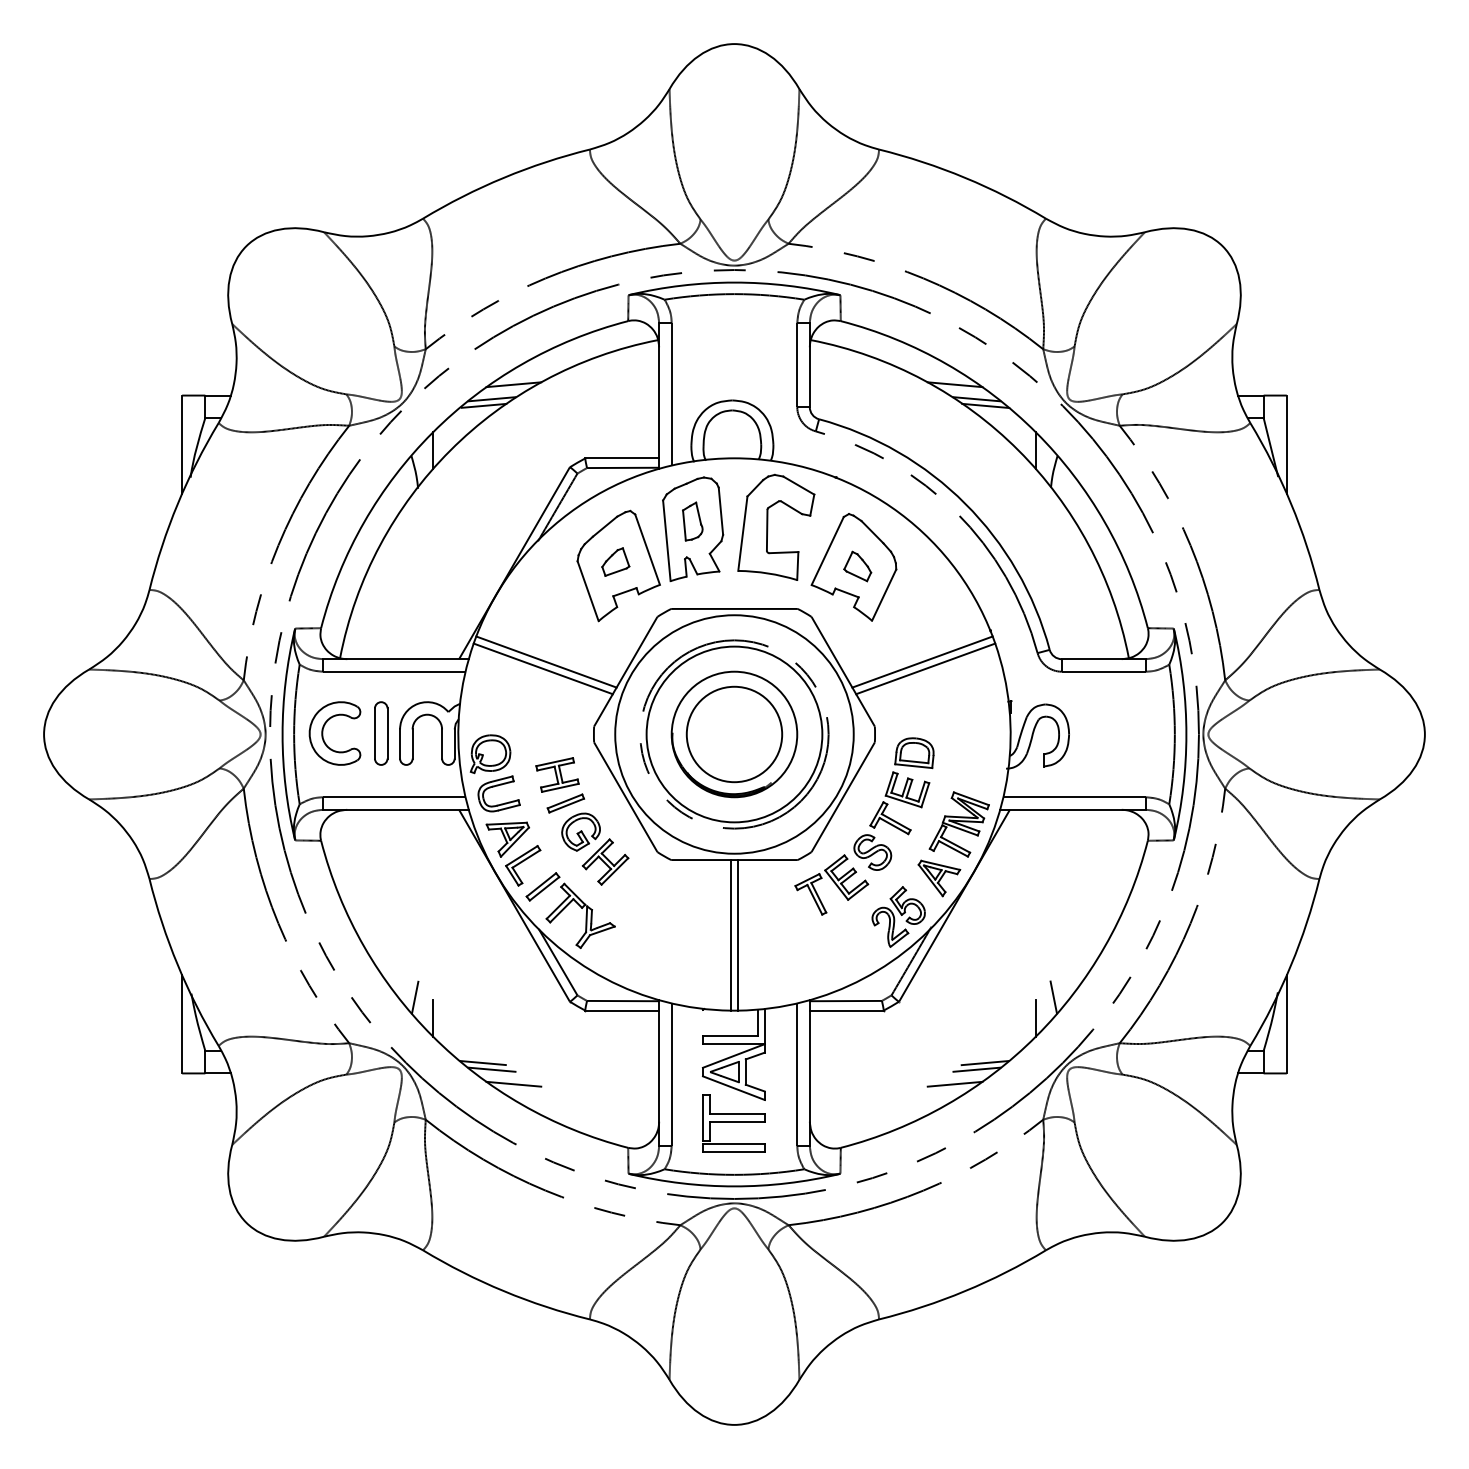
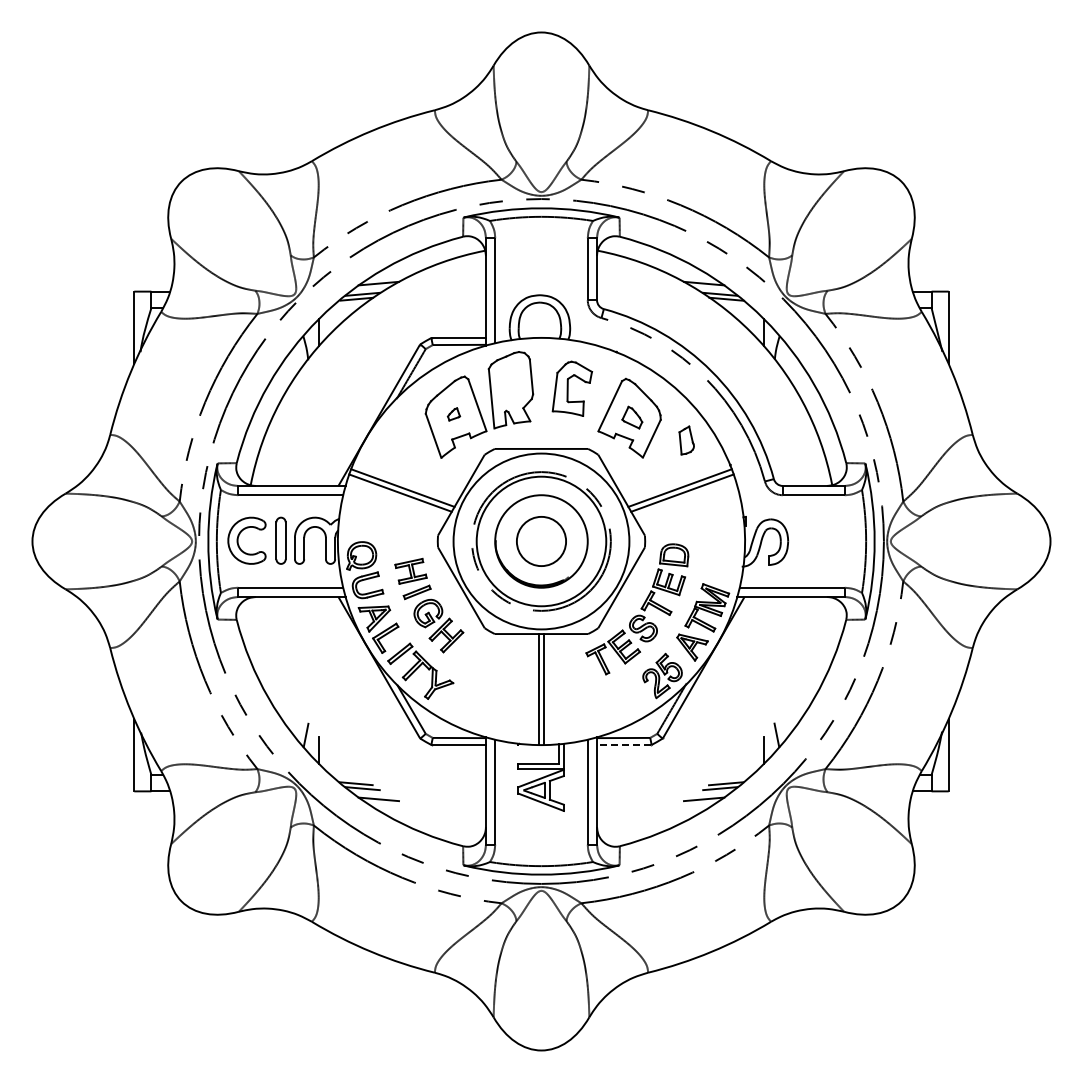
part: (692, 521) -> (686, 440), moved
part: (776, 526) -> (572, 388), size x0.7
part: (615, 562) -> (453, 414), size x0.6
circle: (734, 734) -> (541, 541), size x0.7
line: (845, 1011) -> (623, 745), solid -> dashed
part: (733, 1122) -> (540, 827), removed

